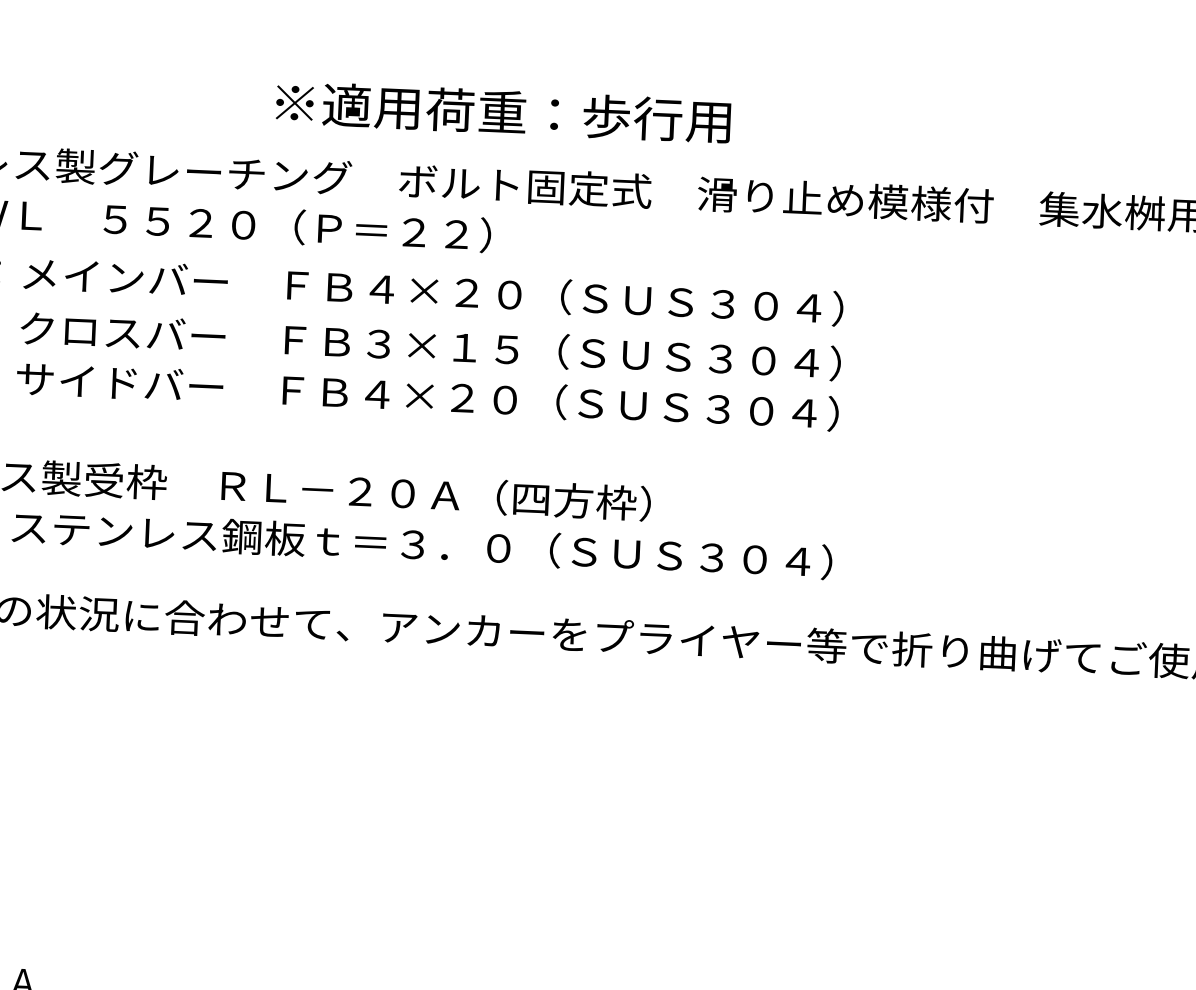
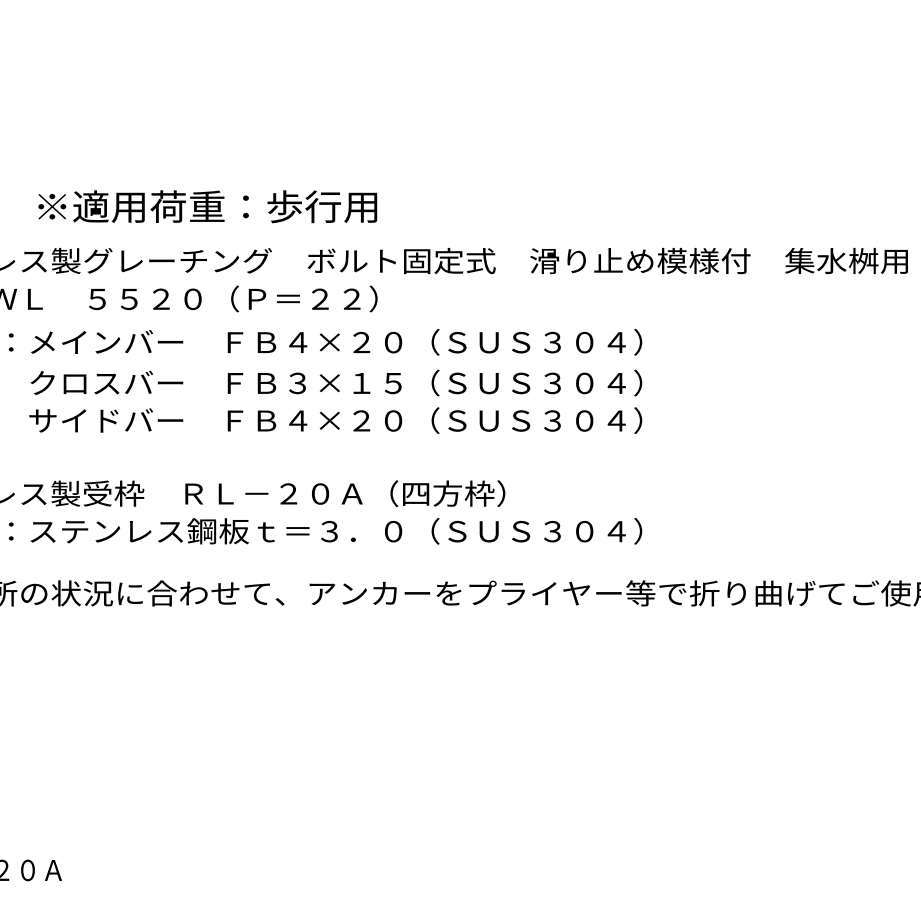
text: (503, 111) -> (207, 206), moved

